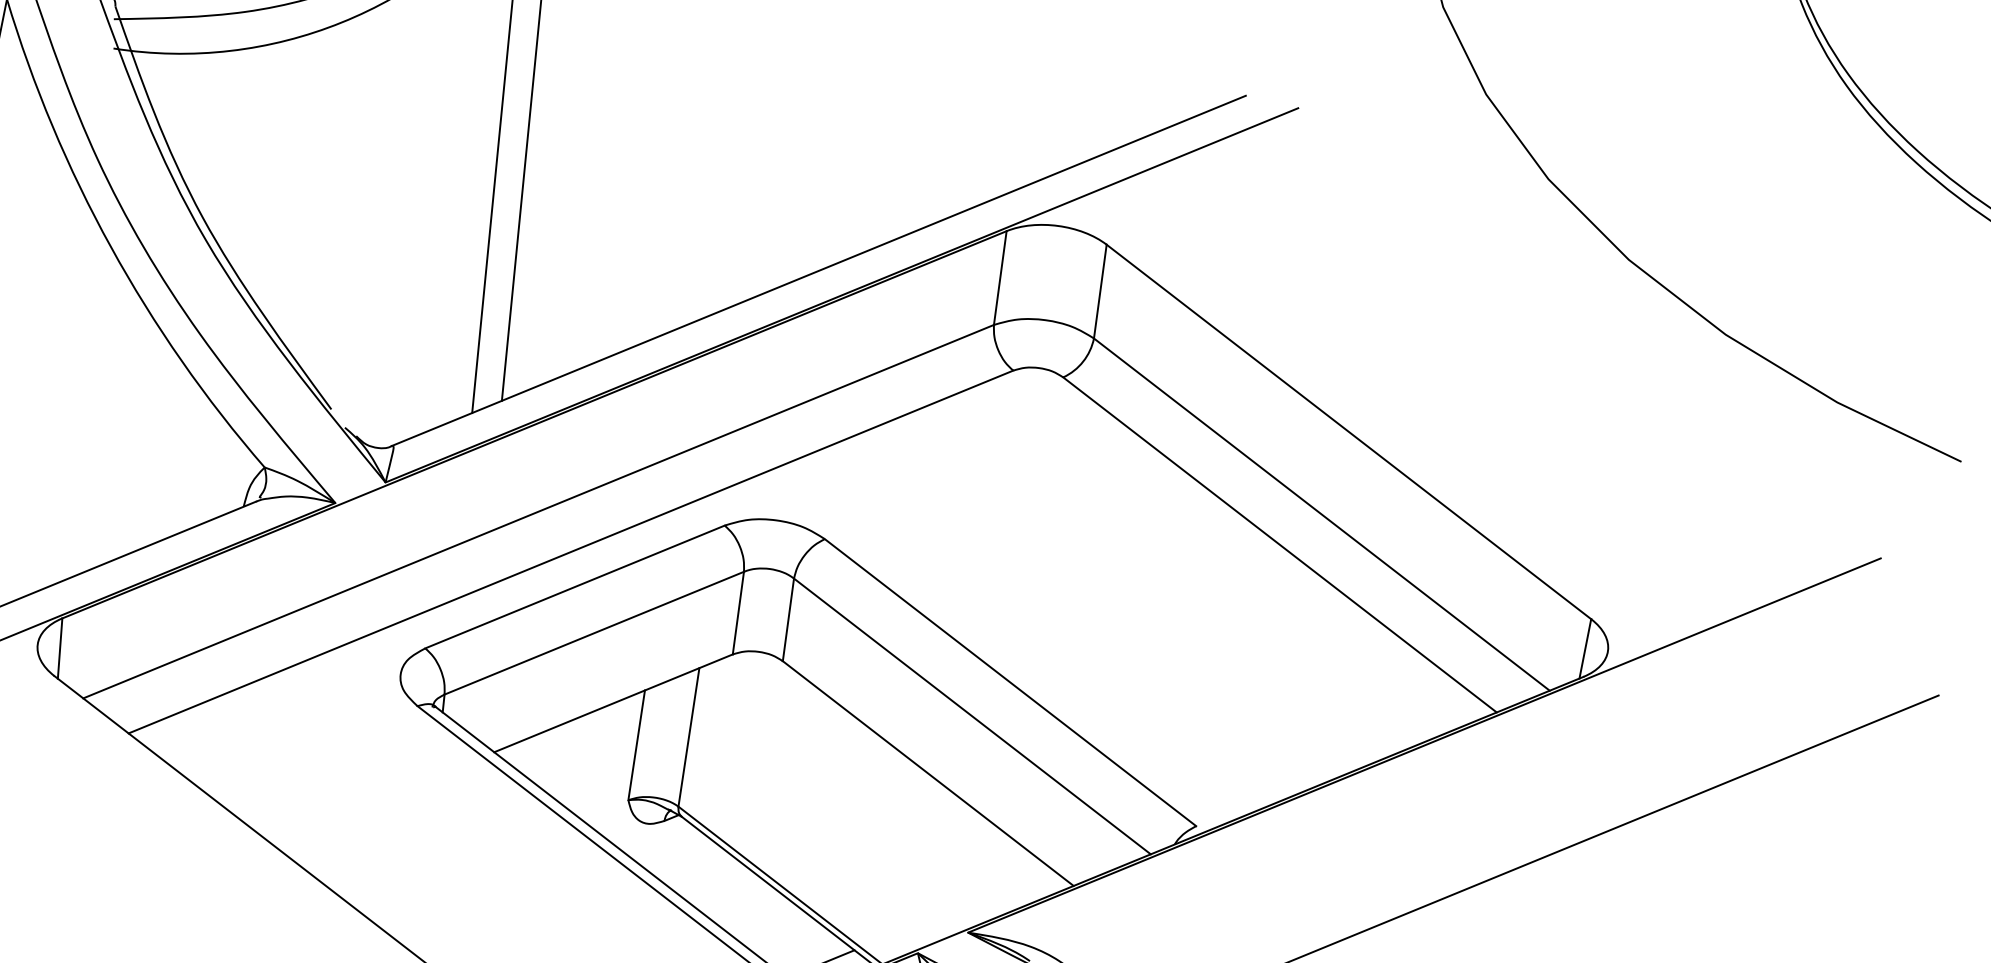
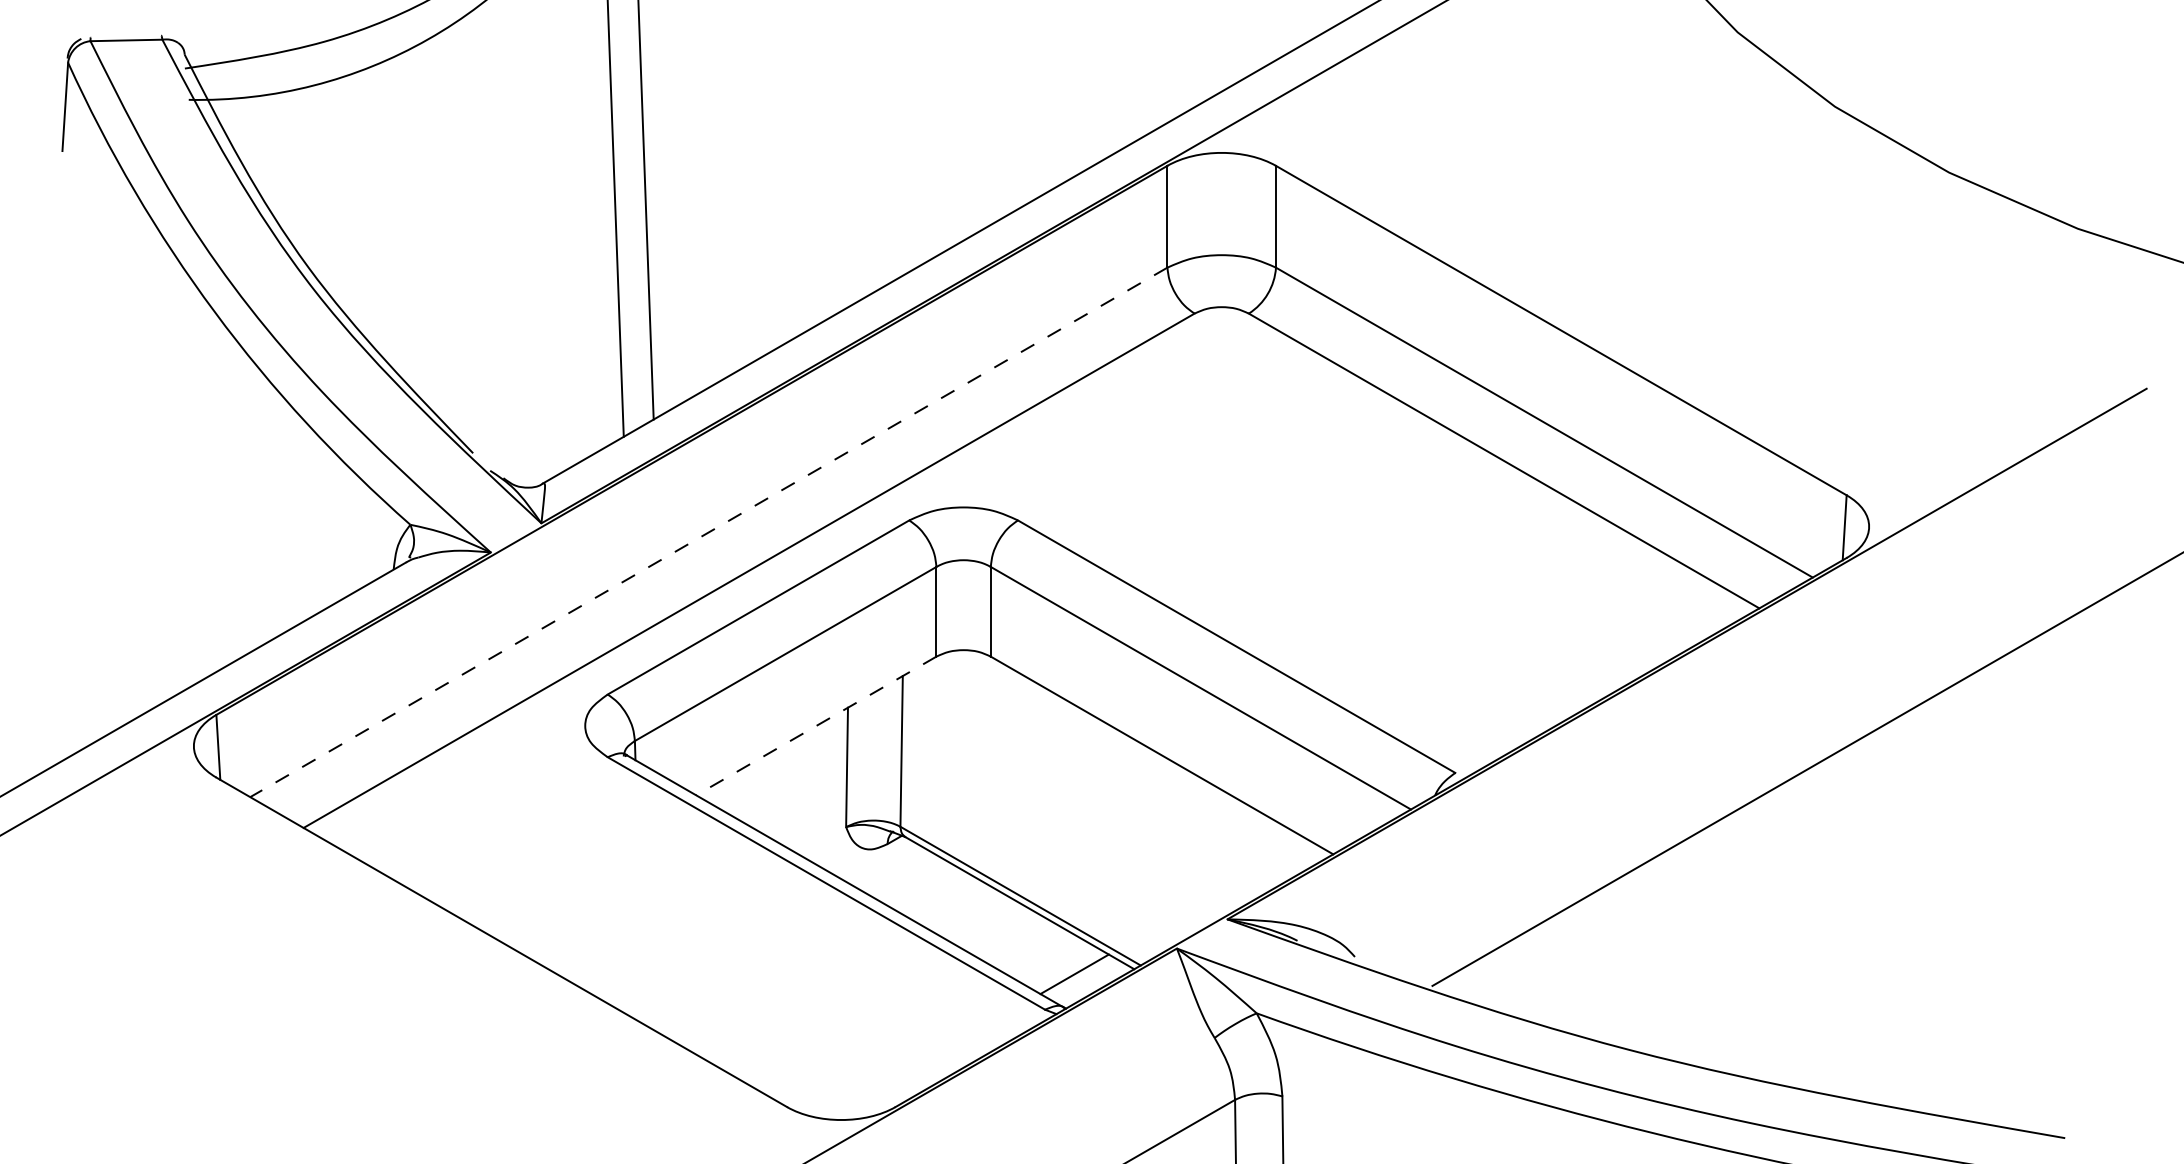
line: (538, 511) -> (708, 532), solid -> dashed
line: (613, 702) -> (816, 725), solid -> dashed

